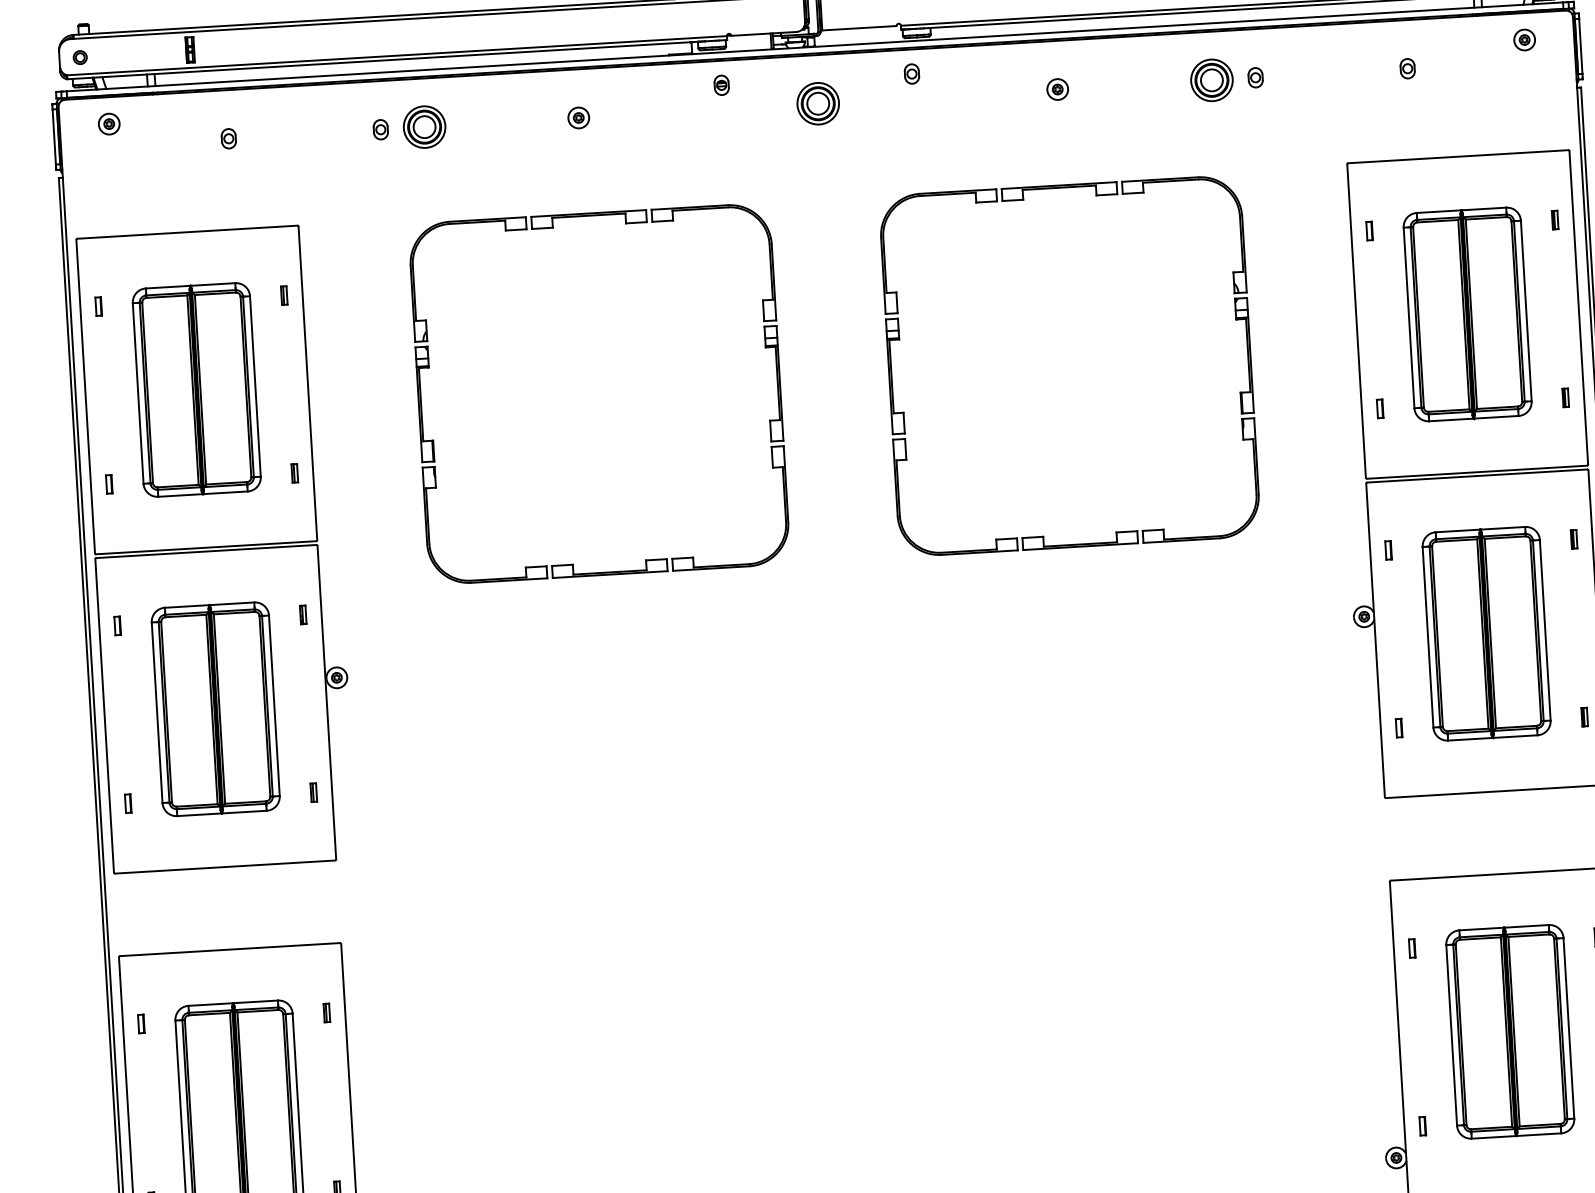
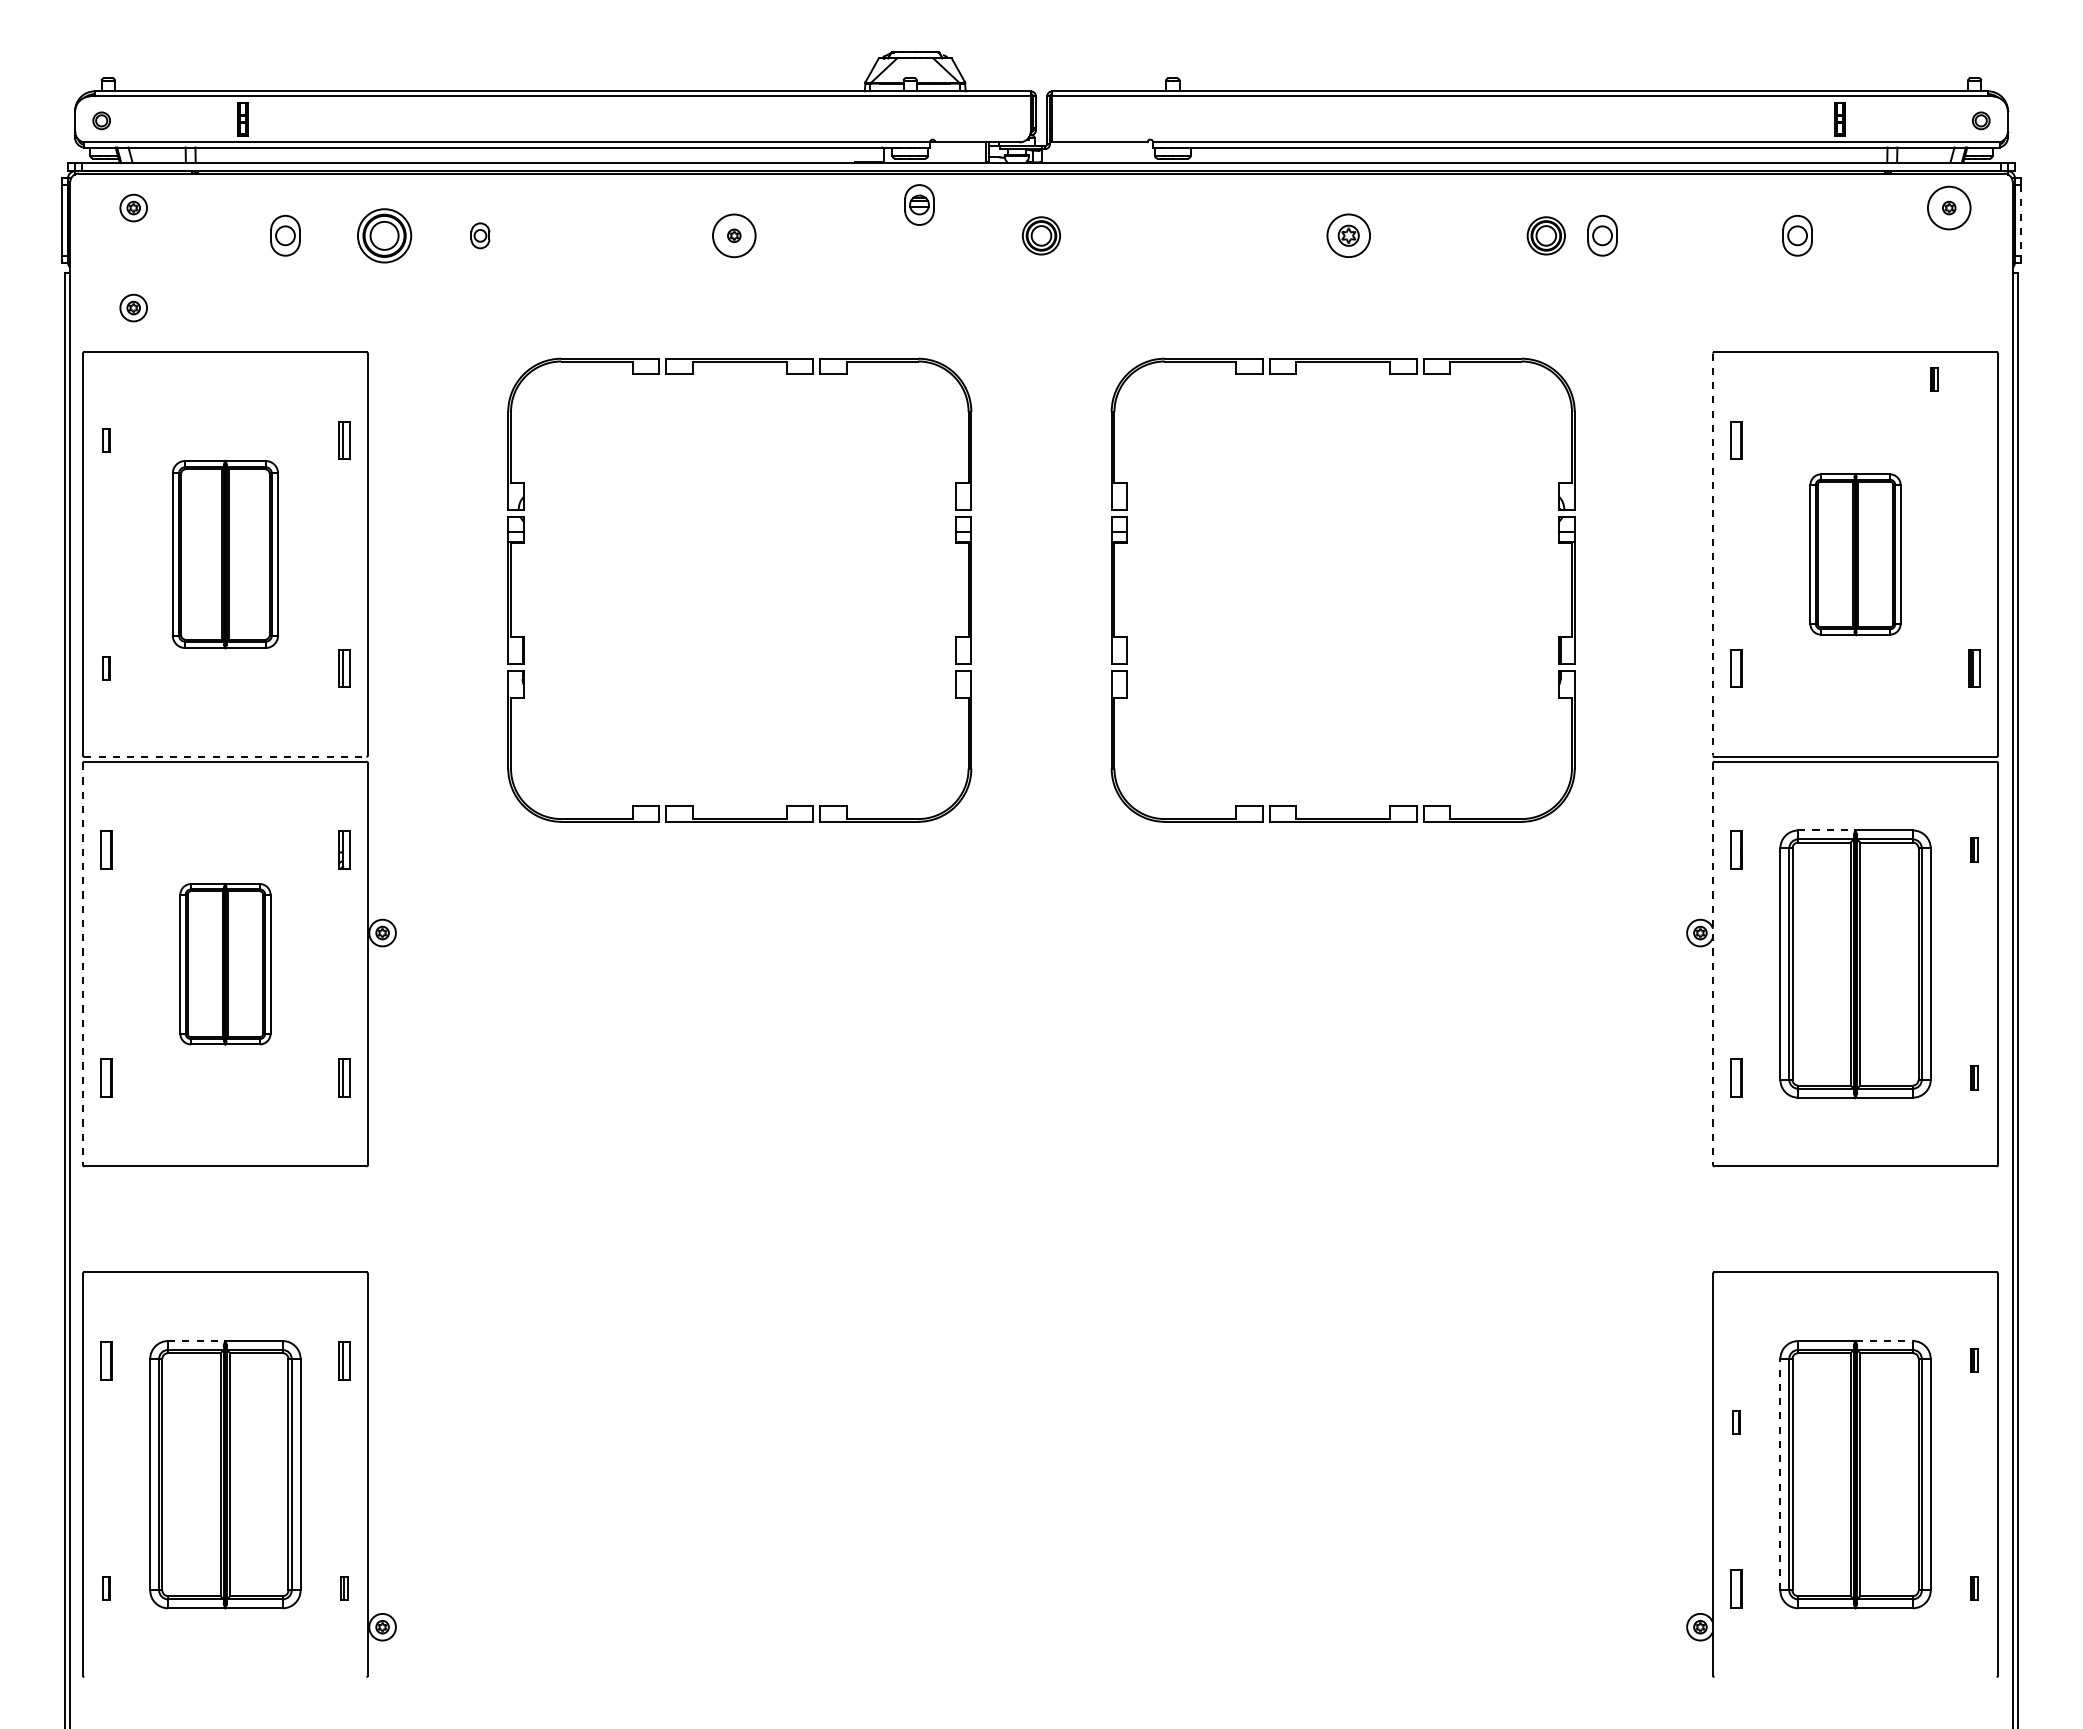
circle: (1524, 39) -> (1948, 207), size x1.6
line: (1580, 46) -> (2020, 220), solid -> dashed
part: (1407, 68) -> (1797, 235), size x1.6
part: (911, 73) -> (1163, 204), removed
part: (1255, 77) -> (1602, 235), size x1.6
part: (1211, 80) -> (1545, 235), size x0.7
part: (721, 84) -> (919, 204), size x1.6
part: (1057, 89) -> (1348, 235), size x1.6
part: (818, 103) -> (1041, 235), size x0.7
circle: (578, 117) -> (734, 235), size x1.6
part: (424, 126) -> (384, 235), moved
part: (228, 138) -> (285, 235), size x1.6
part: (113, 201) -> (133, 307), added
part: (1555, 220) -> (1934, 379), moved
part: (1369, 231) -> (1736, 440), size x1.6
part: (284, 295) -> (344, 440), size x1.6
part: (1467, 314) -> (1855, 554), size x0.6
line: (1356, 321) -> (1713, 554), solid -> dashed
part: (196, 389) -> (225, 554), size x0.7
part: (1565, 397) -> (1974, 668), size x1.6
part: (1380, 408) -> (1736, 668), size x1.6
part: (294, 473) -> (344, 668), size x1.6
line: (1457, 530) -> (1826, 830), solid -> dashed
line: (206, 547) -> (225, 756), solid -> dashed
part: (1388, 549) -> (1736, 849), size x1.6
part: (303, 614) -> (344, 849), size x1.6
part: (117, 625) -> (106, 849), size x1.6
line: (1375, 640) -> (1713, 964), solid -> dashed
part: (215, 709) -> (225, 964), size x0.6
line: (104, 716) -> (82, 964), solid -> dashed
part: (1399, 727) -> (1736, 1077), size x1.6
part: (313, 792) -> (344, 1077), size x1.6
part: (128, 803) -> (106, 1077), size x1.6
line: (1526, 926) -> (1884, 1341), solid -> dashed
part: (1412, 948) -> (1736, 1422), moved
line: (210, 1004) -> (196, 1341), solid -> dashed
part: (326, 1012) -> (344, 1360), size x1.6
part: (141, 1023) -> (106, 1360), size x1.6
line: (1451, 1035) -> (1780, 1474), solid -> dashed
part: (1422, 1126) -> (1736, 1588), size x1.6

